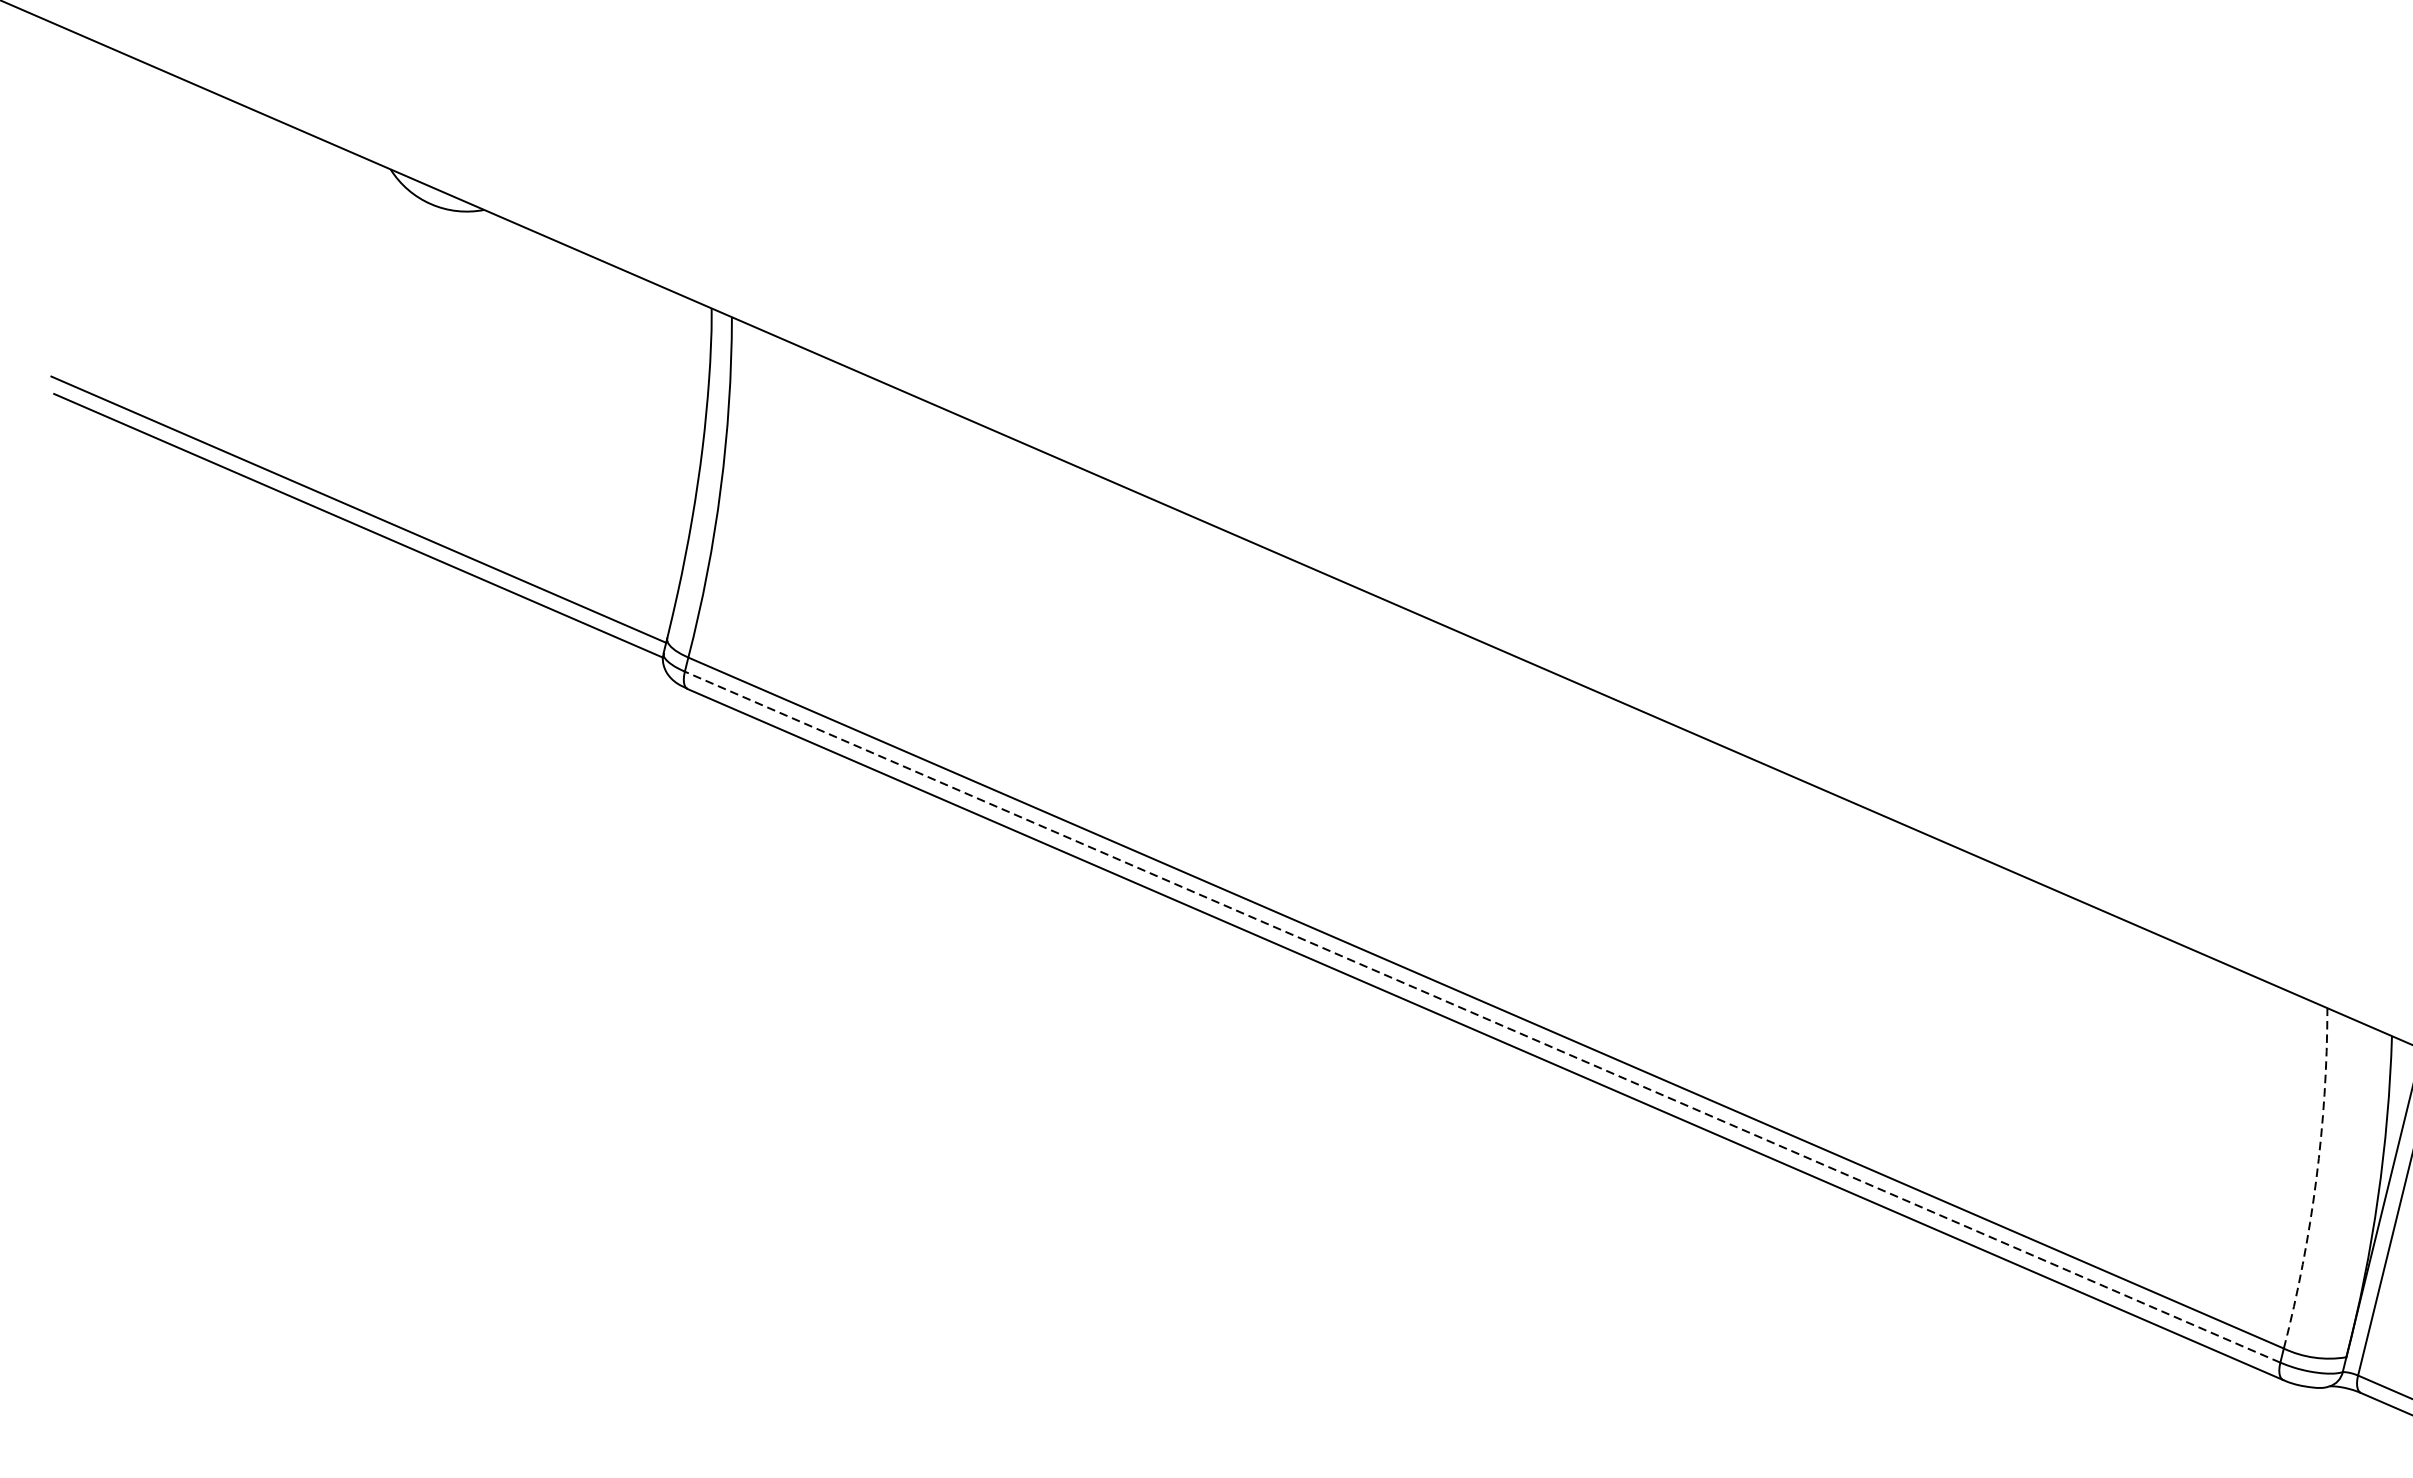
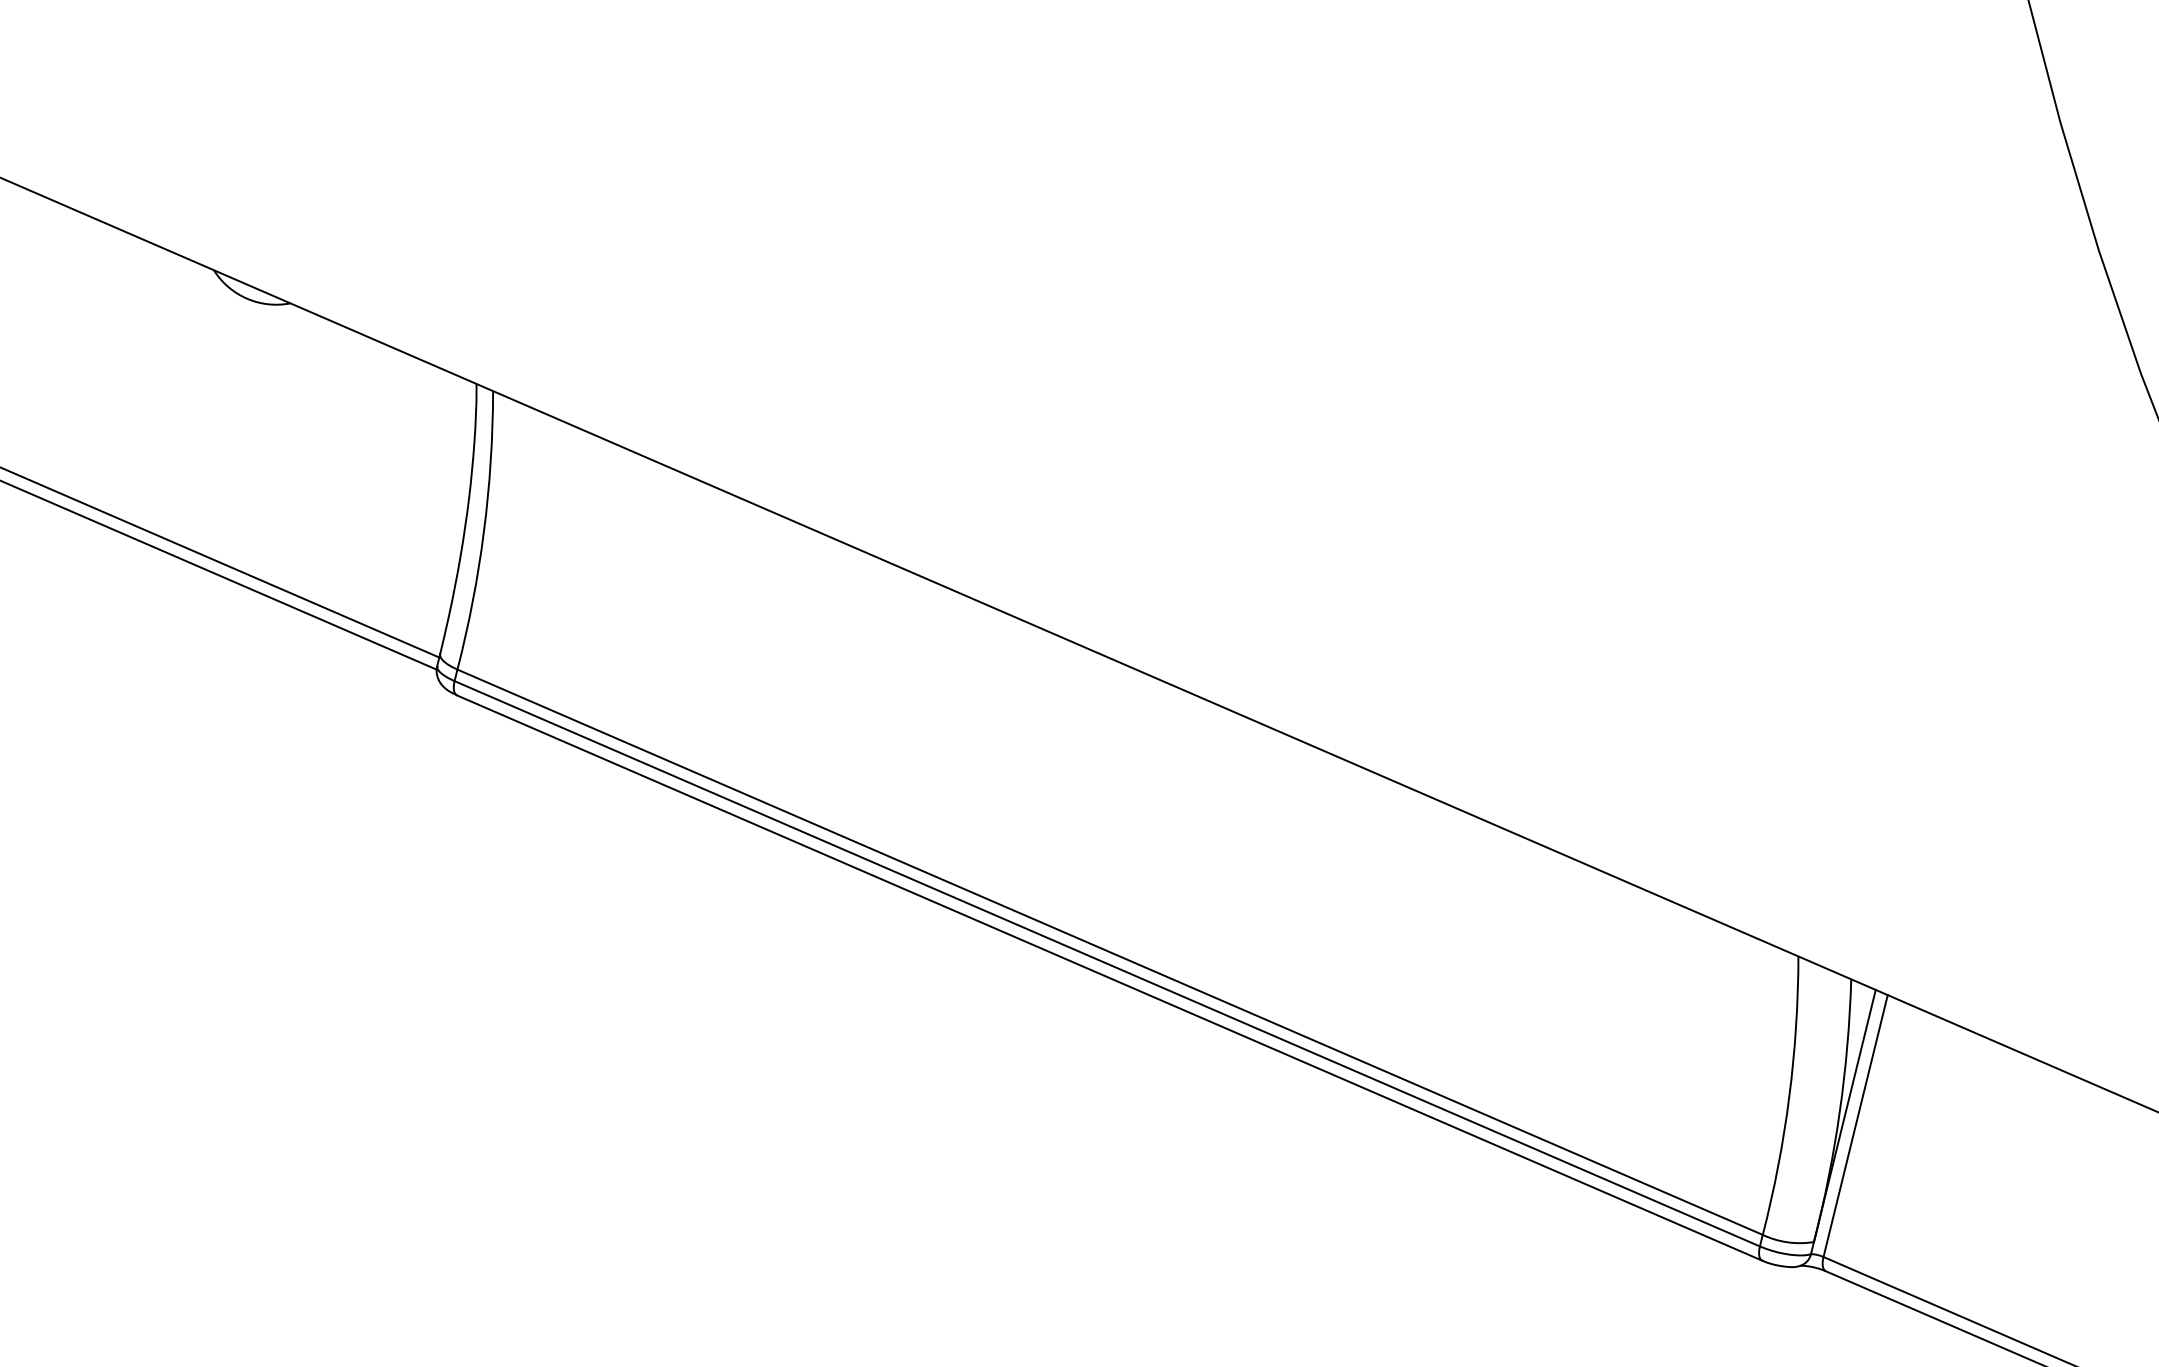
line: (1481, 1016) -> (1106, 963), dashed -> solid
arc: (2316, 1179) -> (1789, 1096), dashed -> solid

